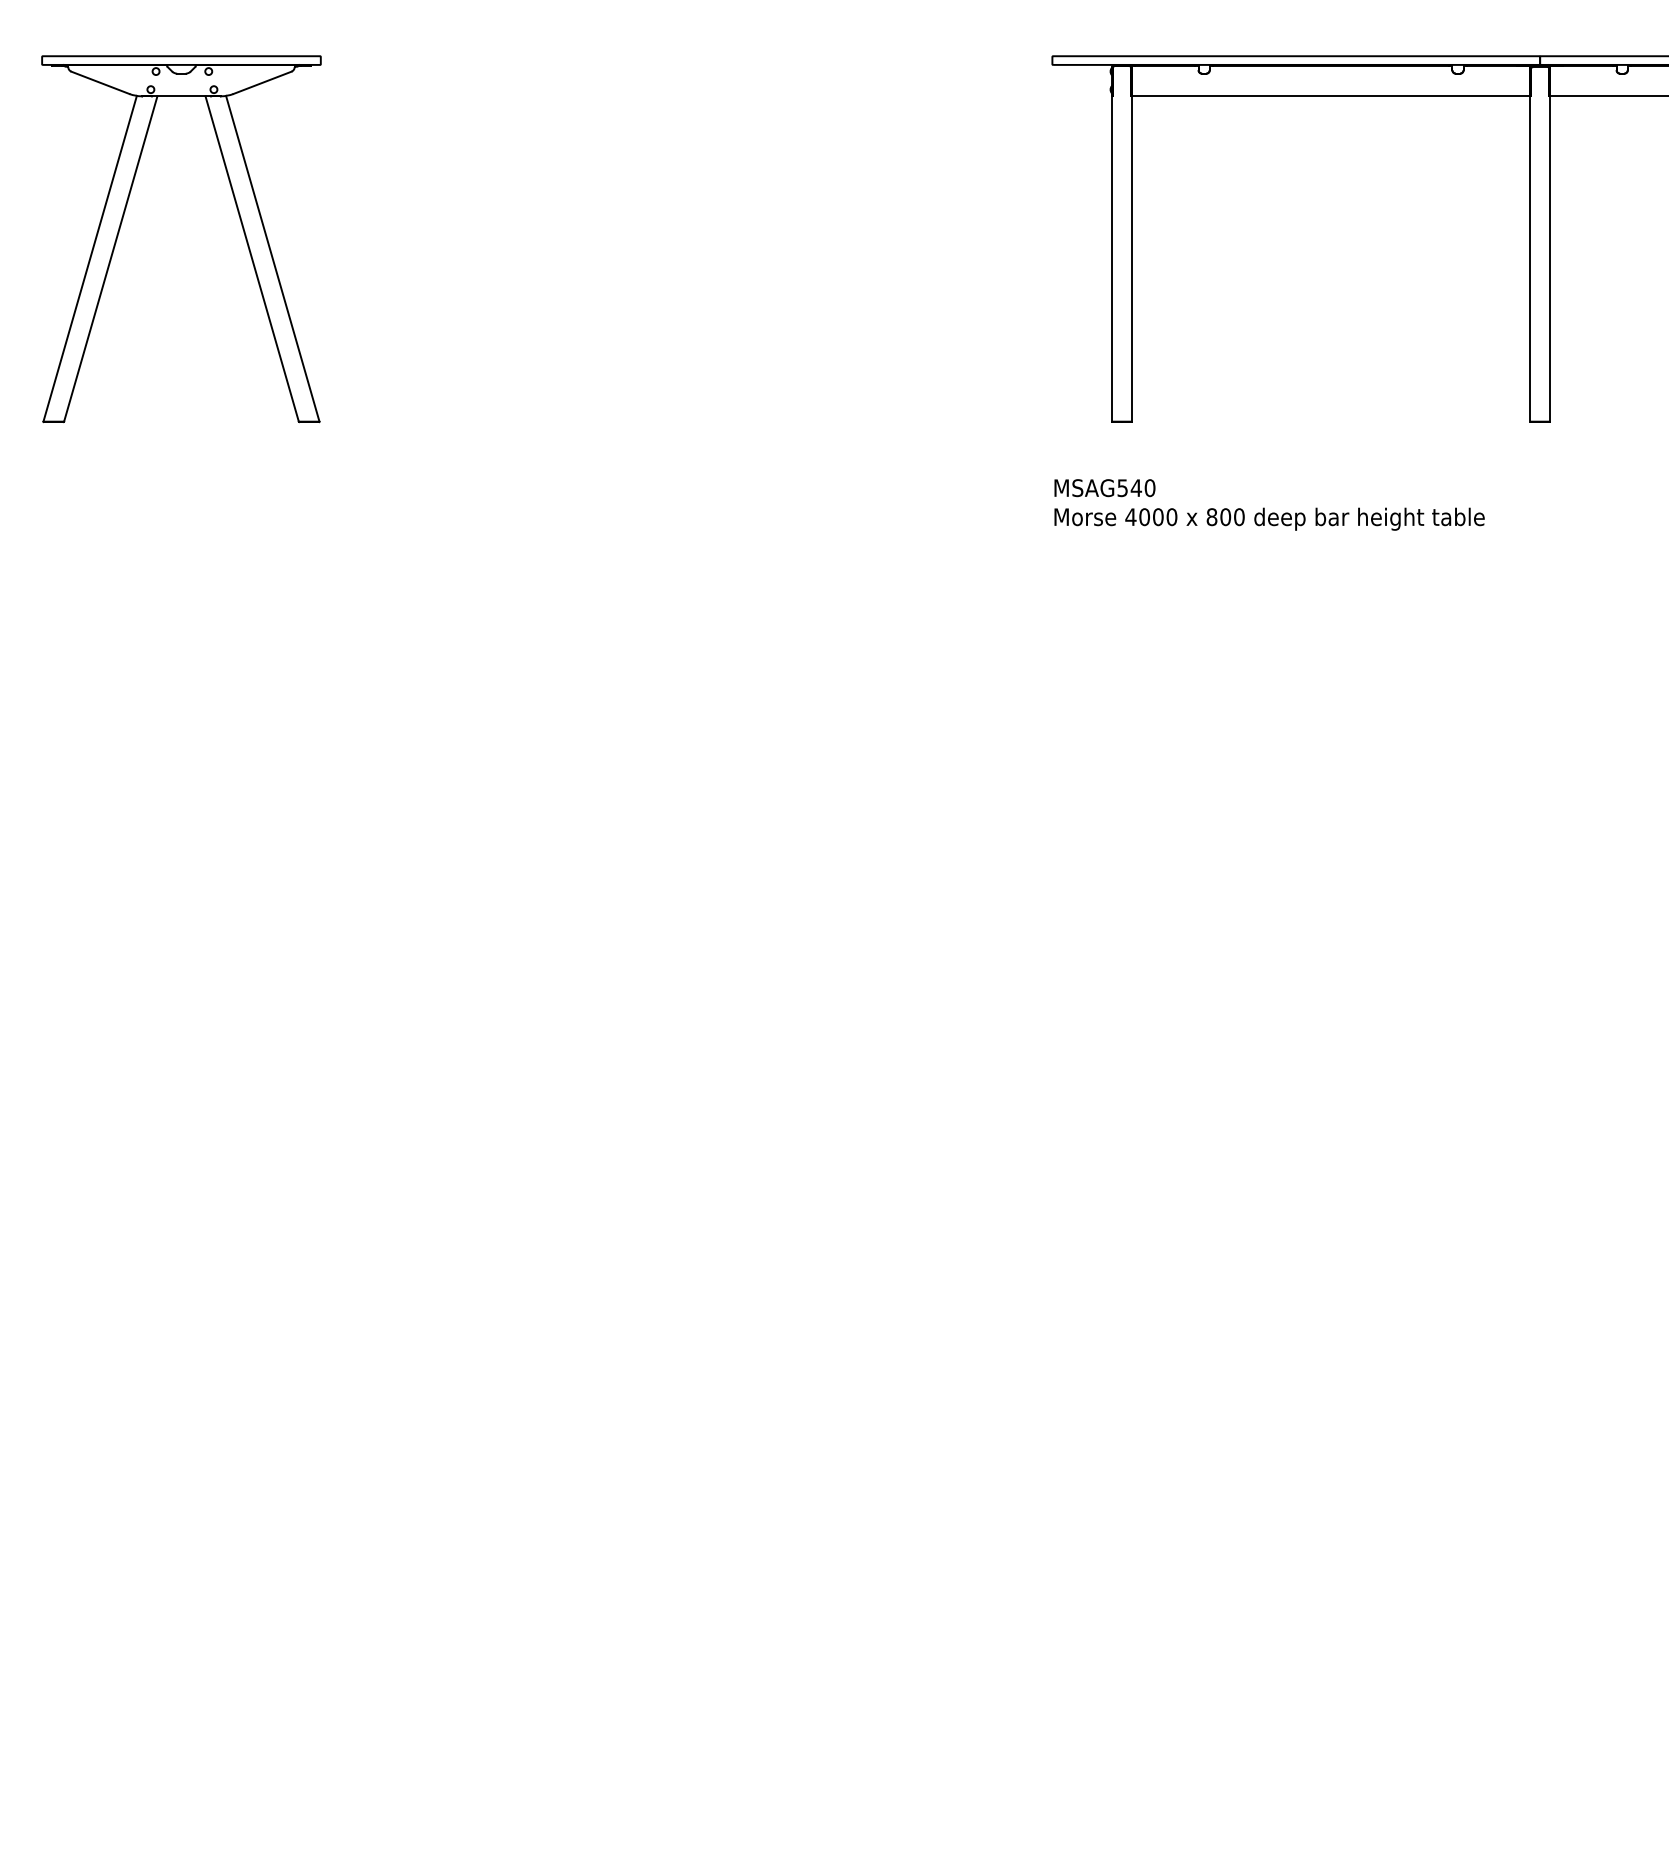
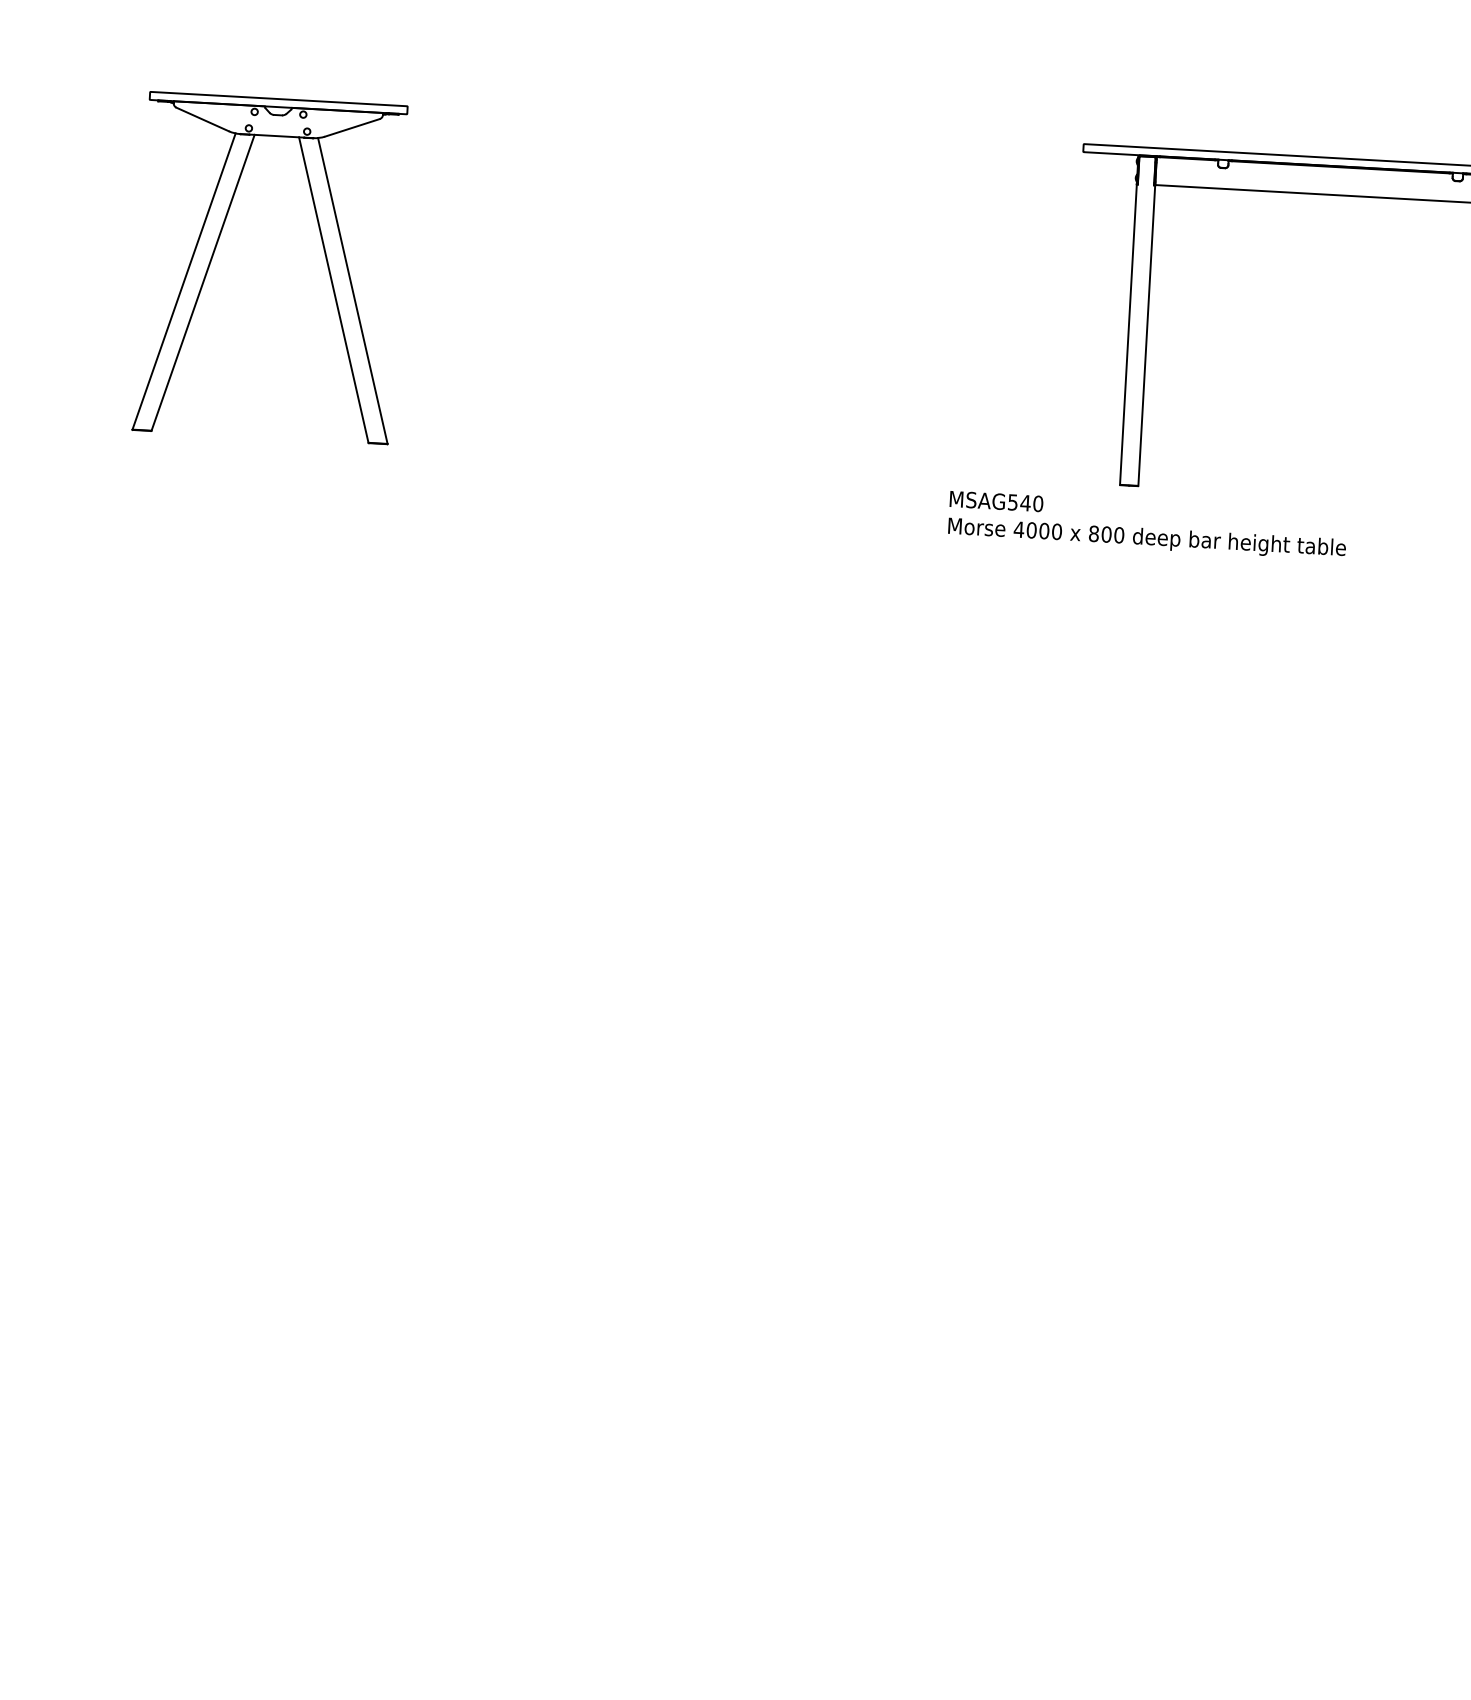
text: (1269, 504) -> (1147, 525), moved

